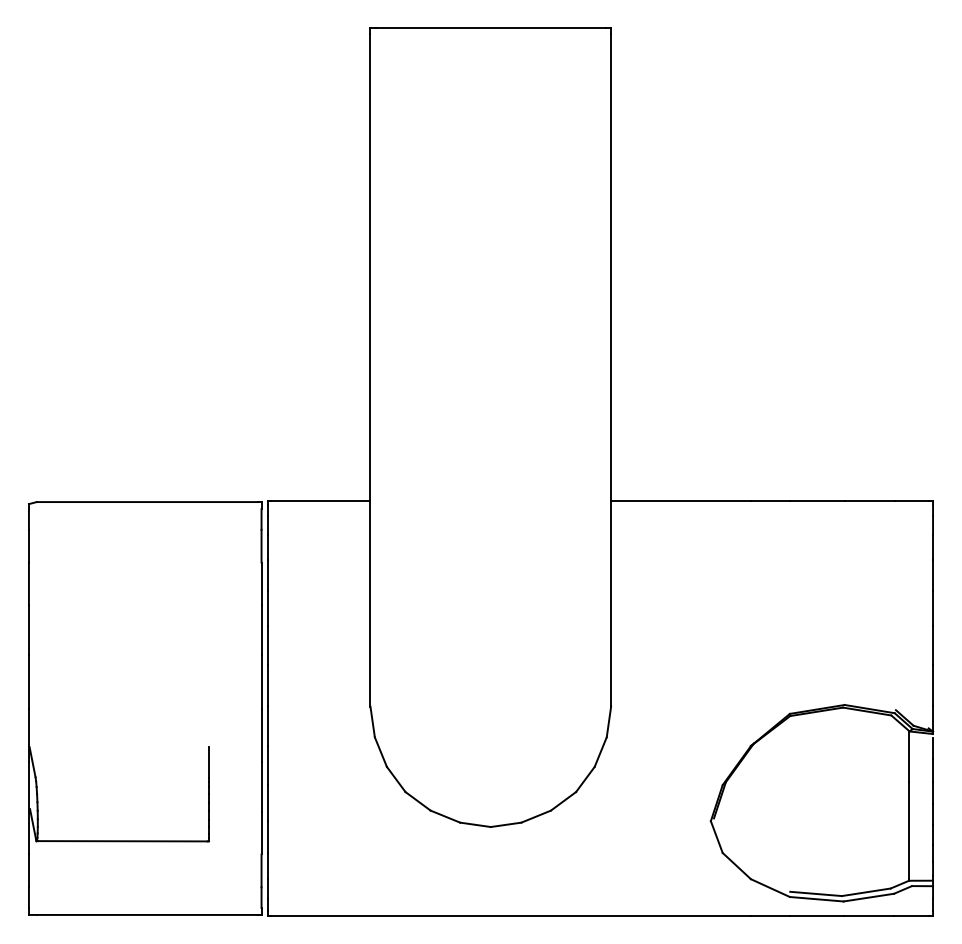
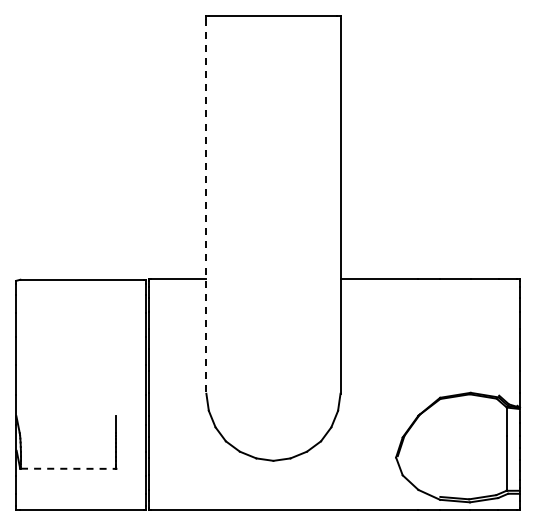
line: (370, 370) -> (206, 206), solid -> dashed
line: (123, 840) -> (68, 468), solid -> dashed

